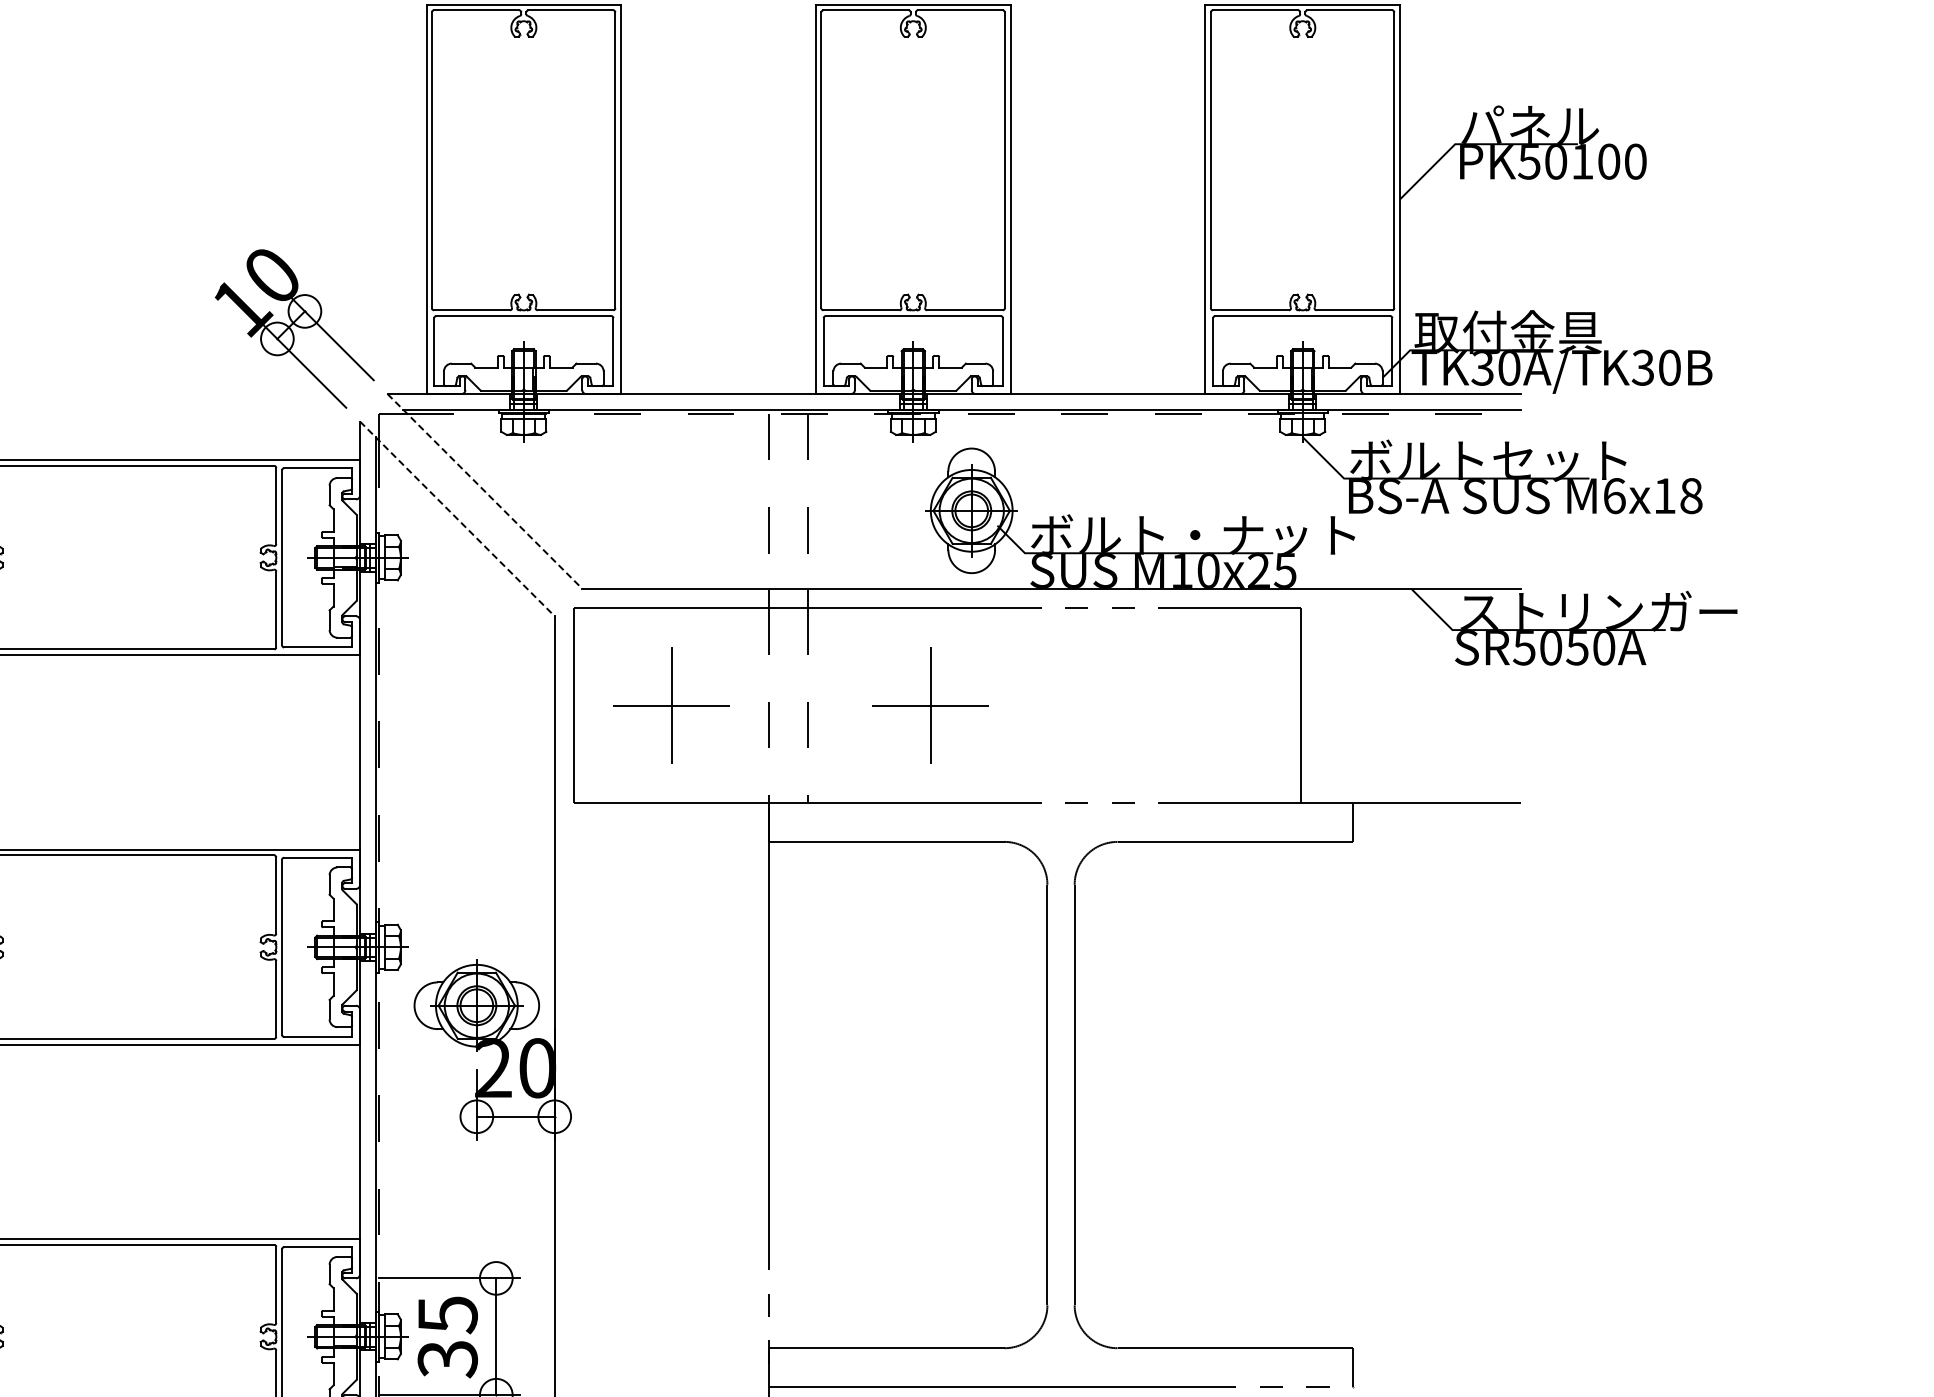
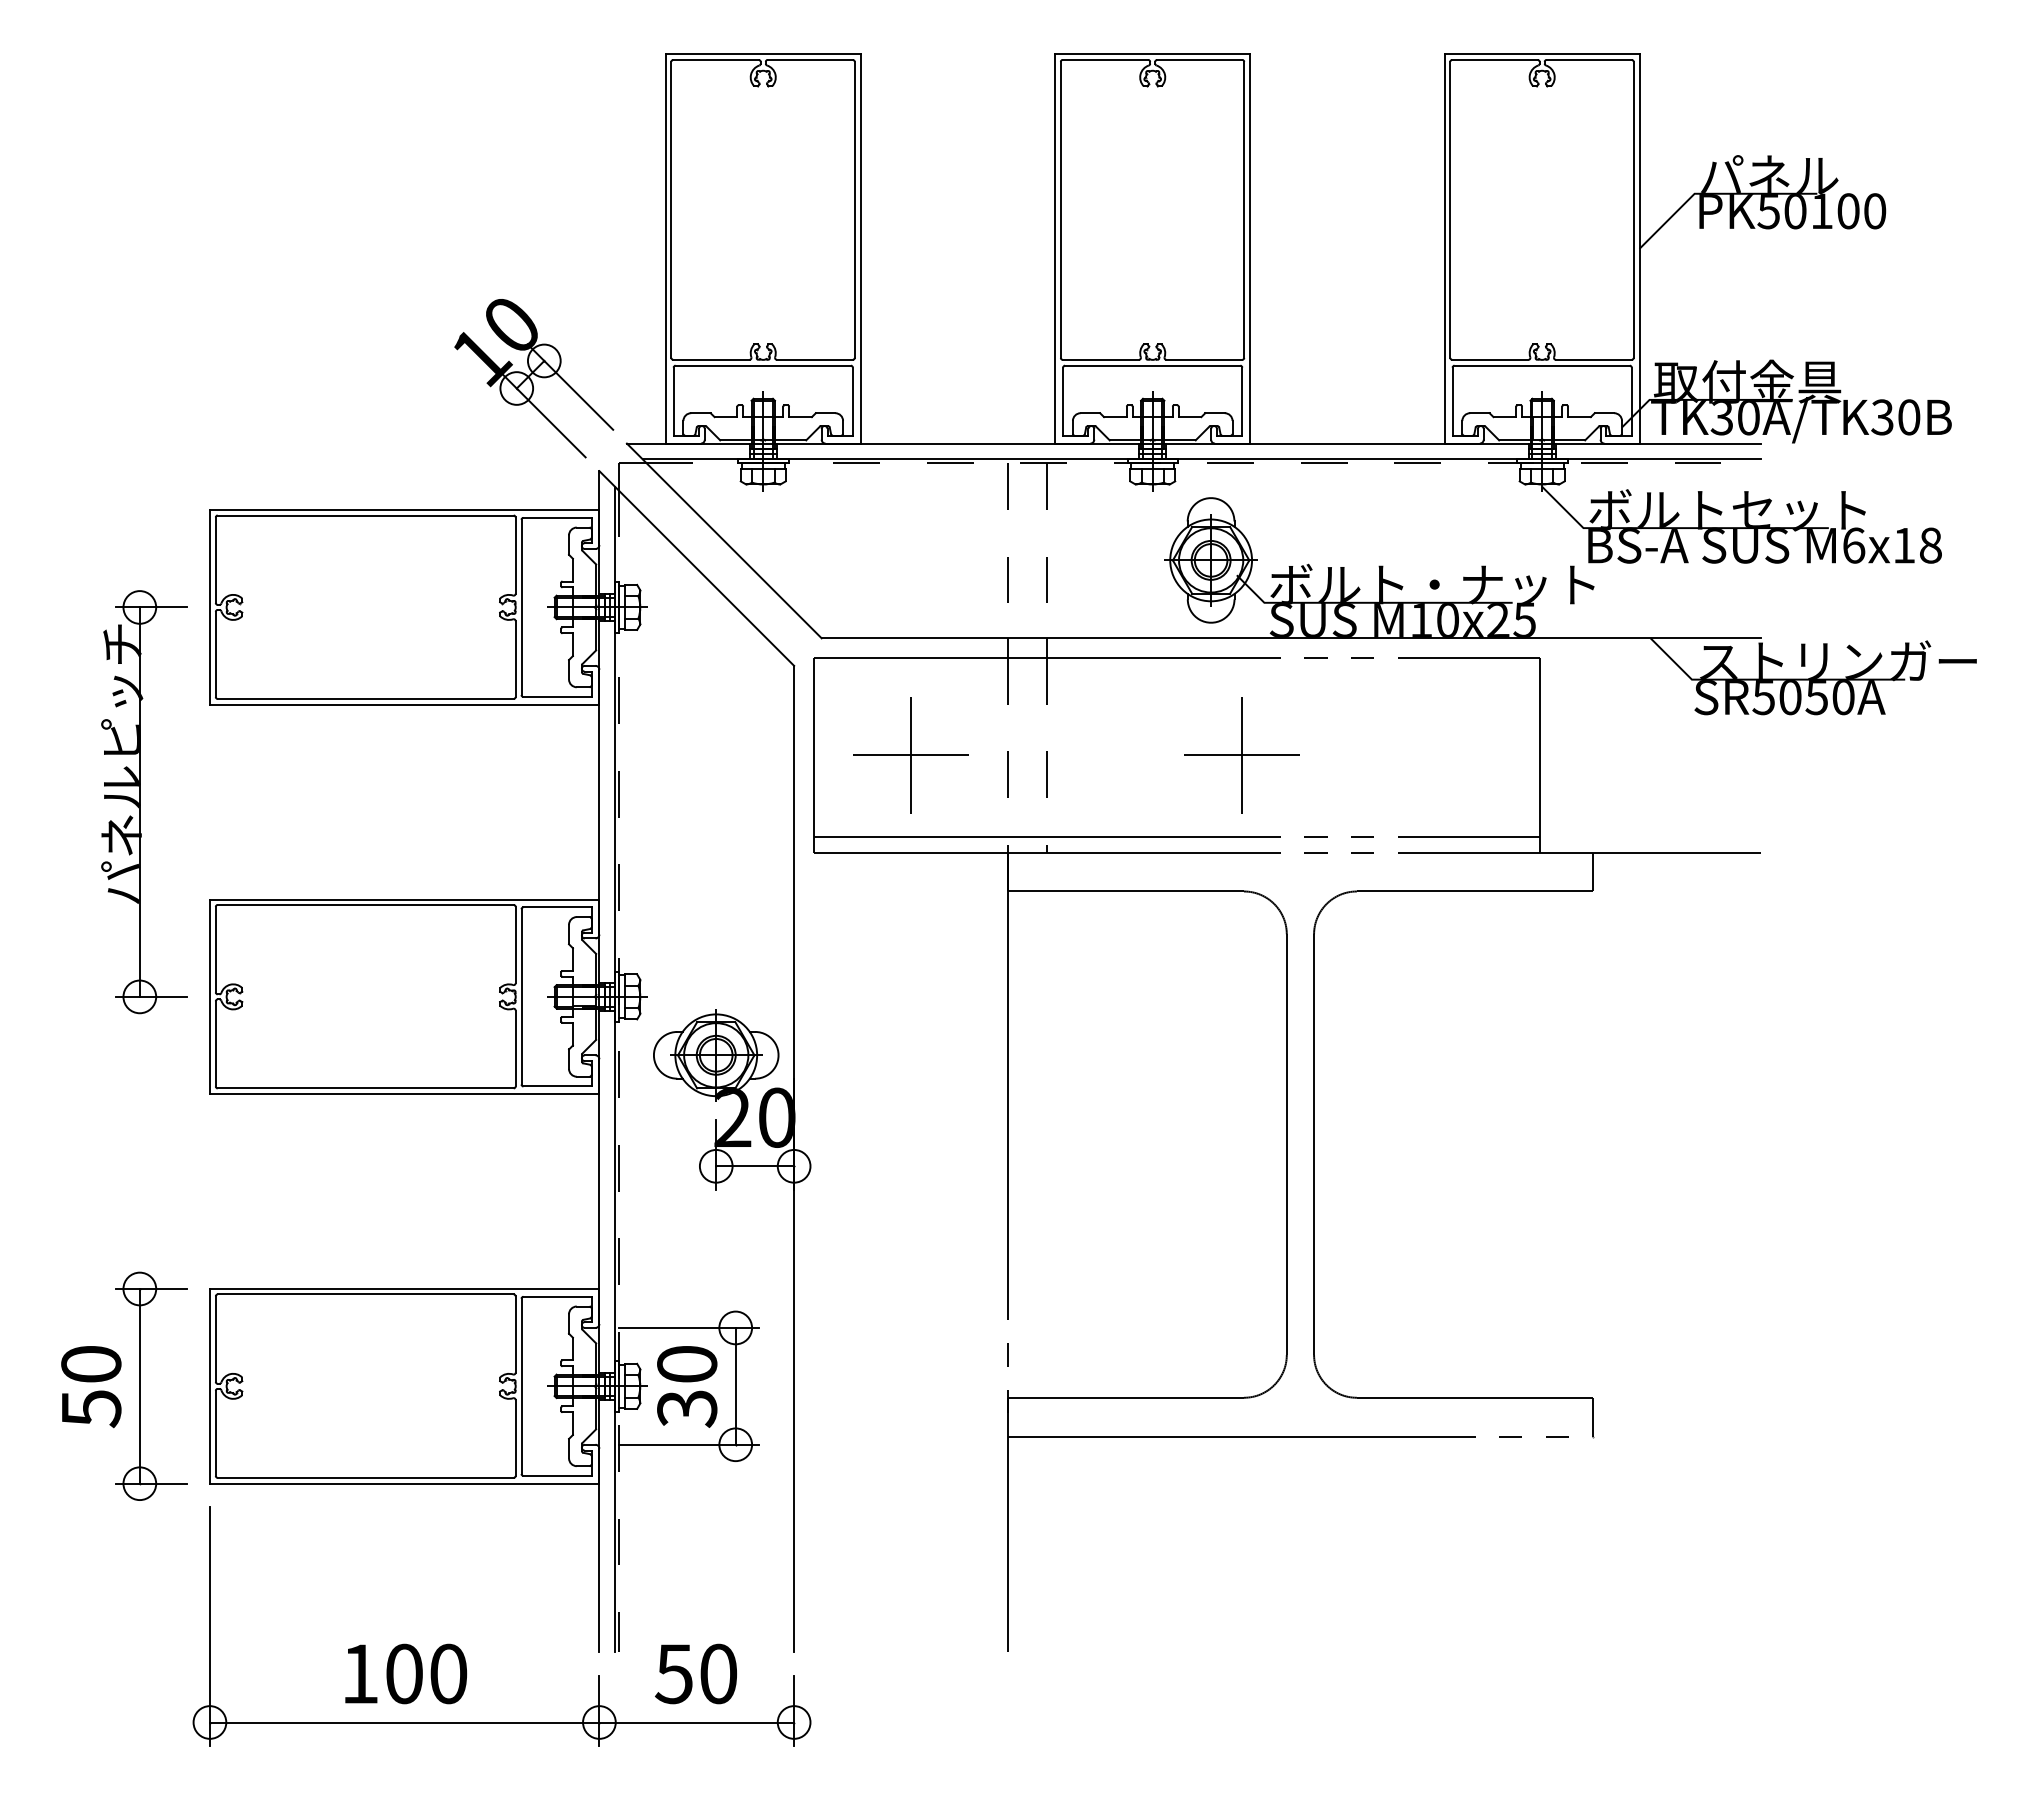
line: (485, 490) -> (724, 540), dashed -> solid
line: (457, 518) -> (696, 568), dashed -> solid
part: (930, 705) -> (1241, 755), moved
line: (937, 786) -> (1176, 836), added
text: (448, 1314) -> (687, 1364), 35 -> 30

